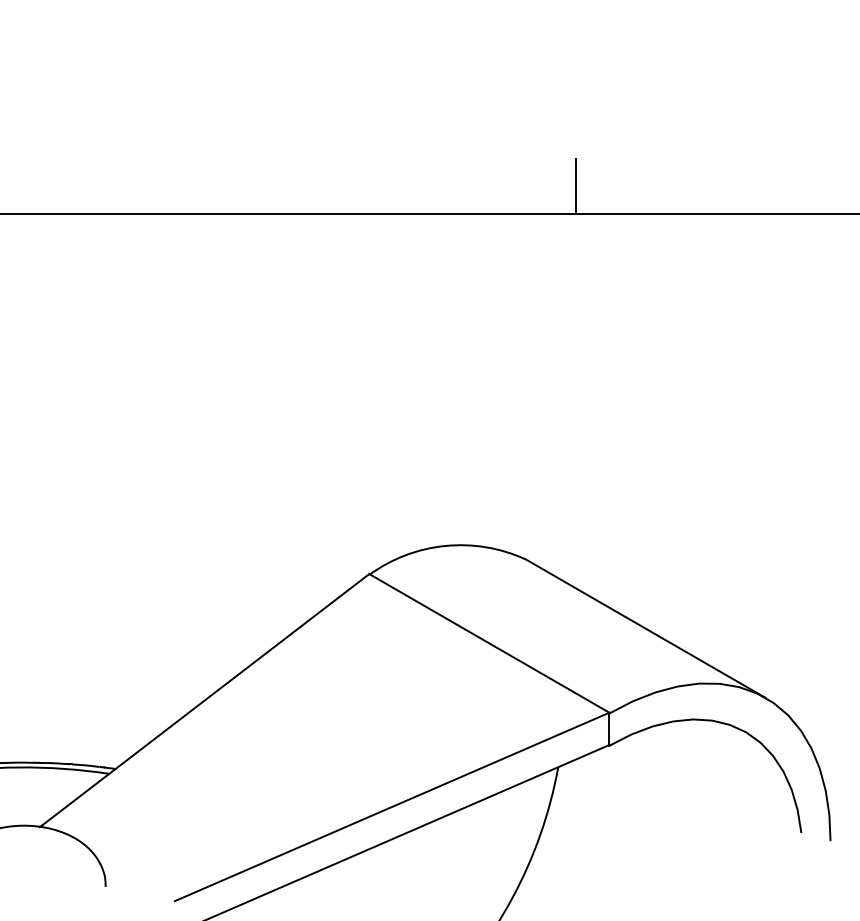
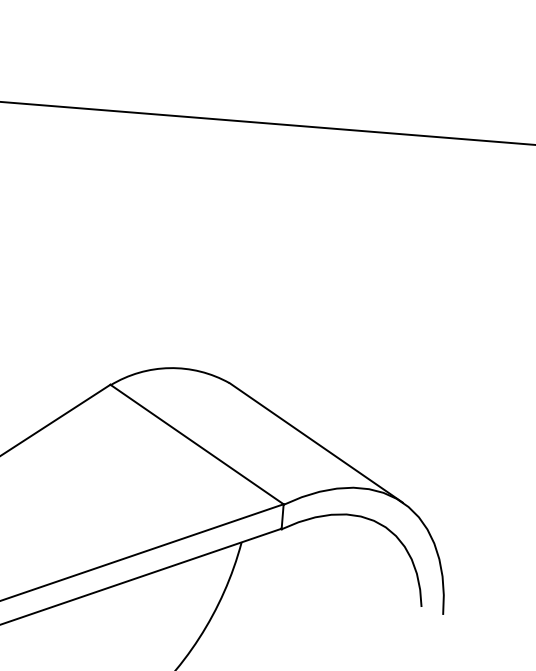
line: (576, 186) -> (290, 104), removed

